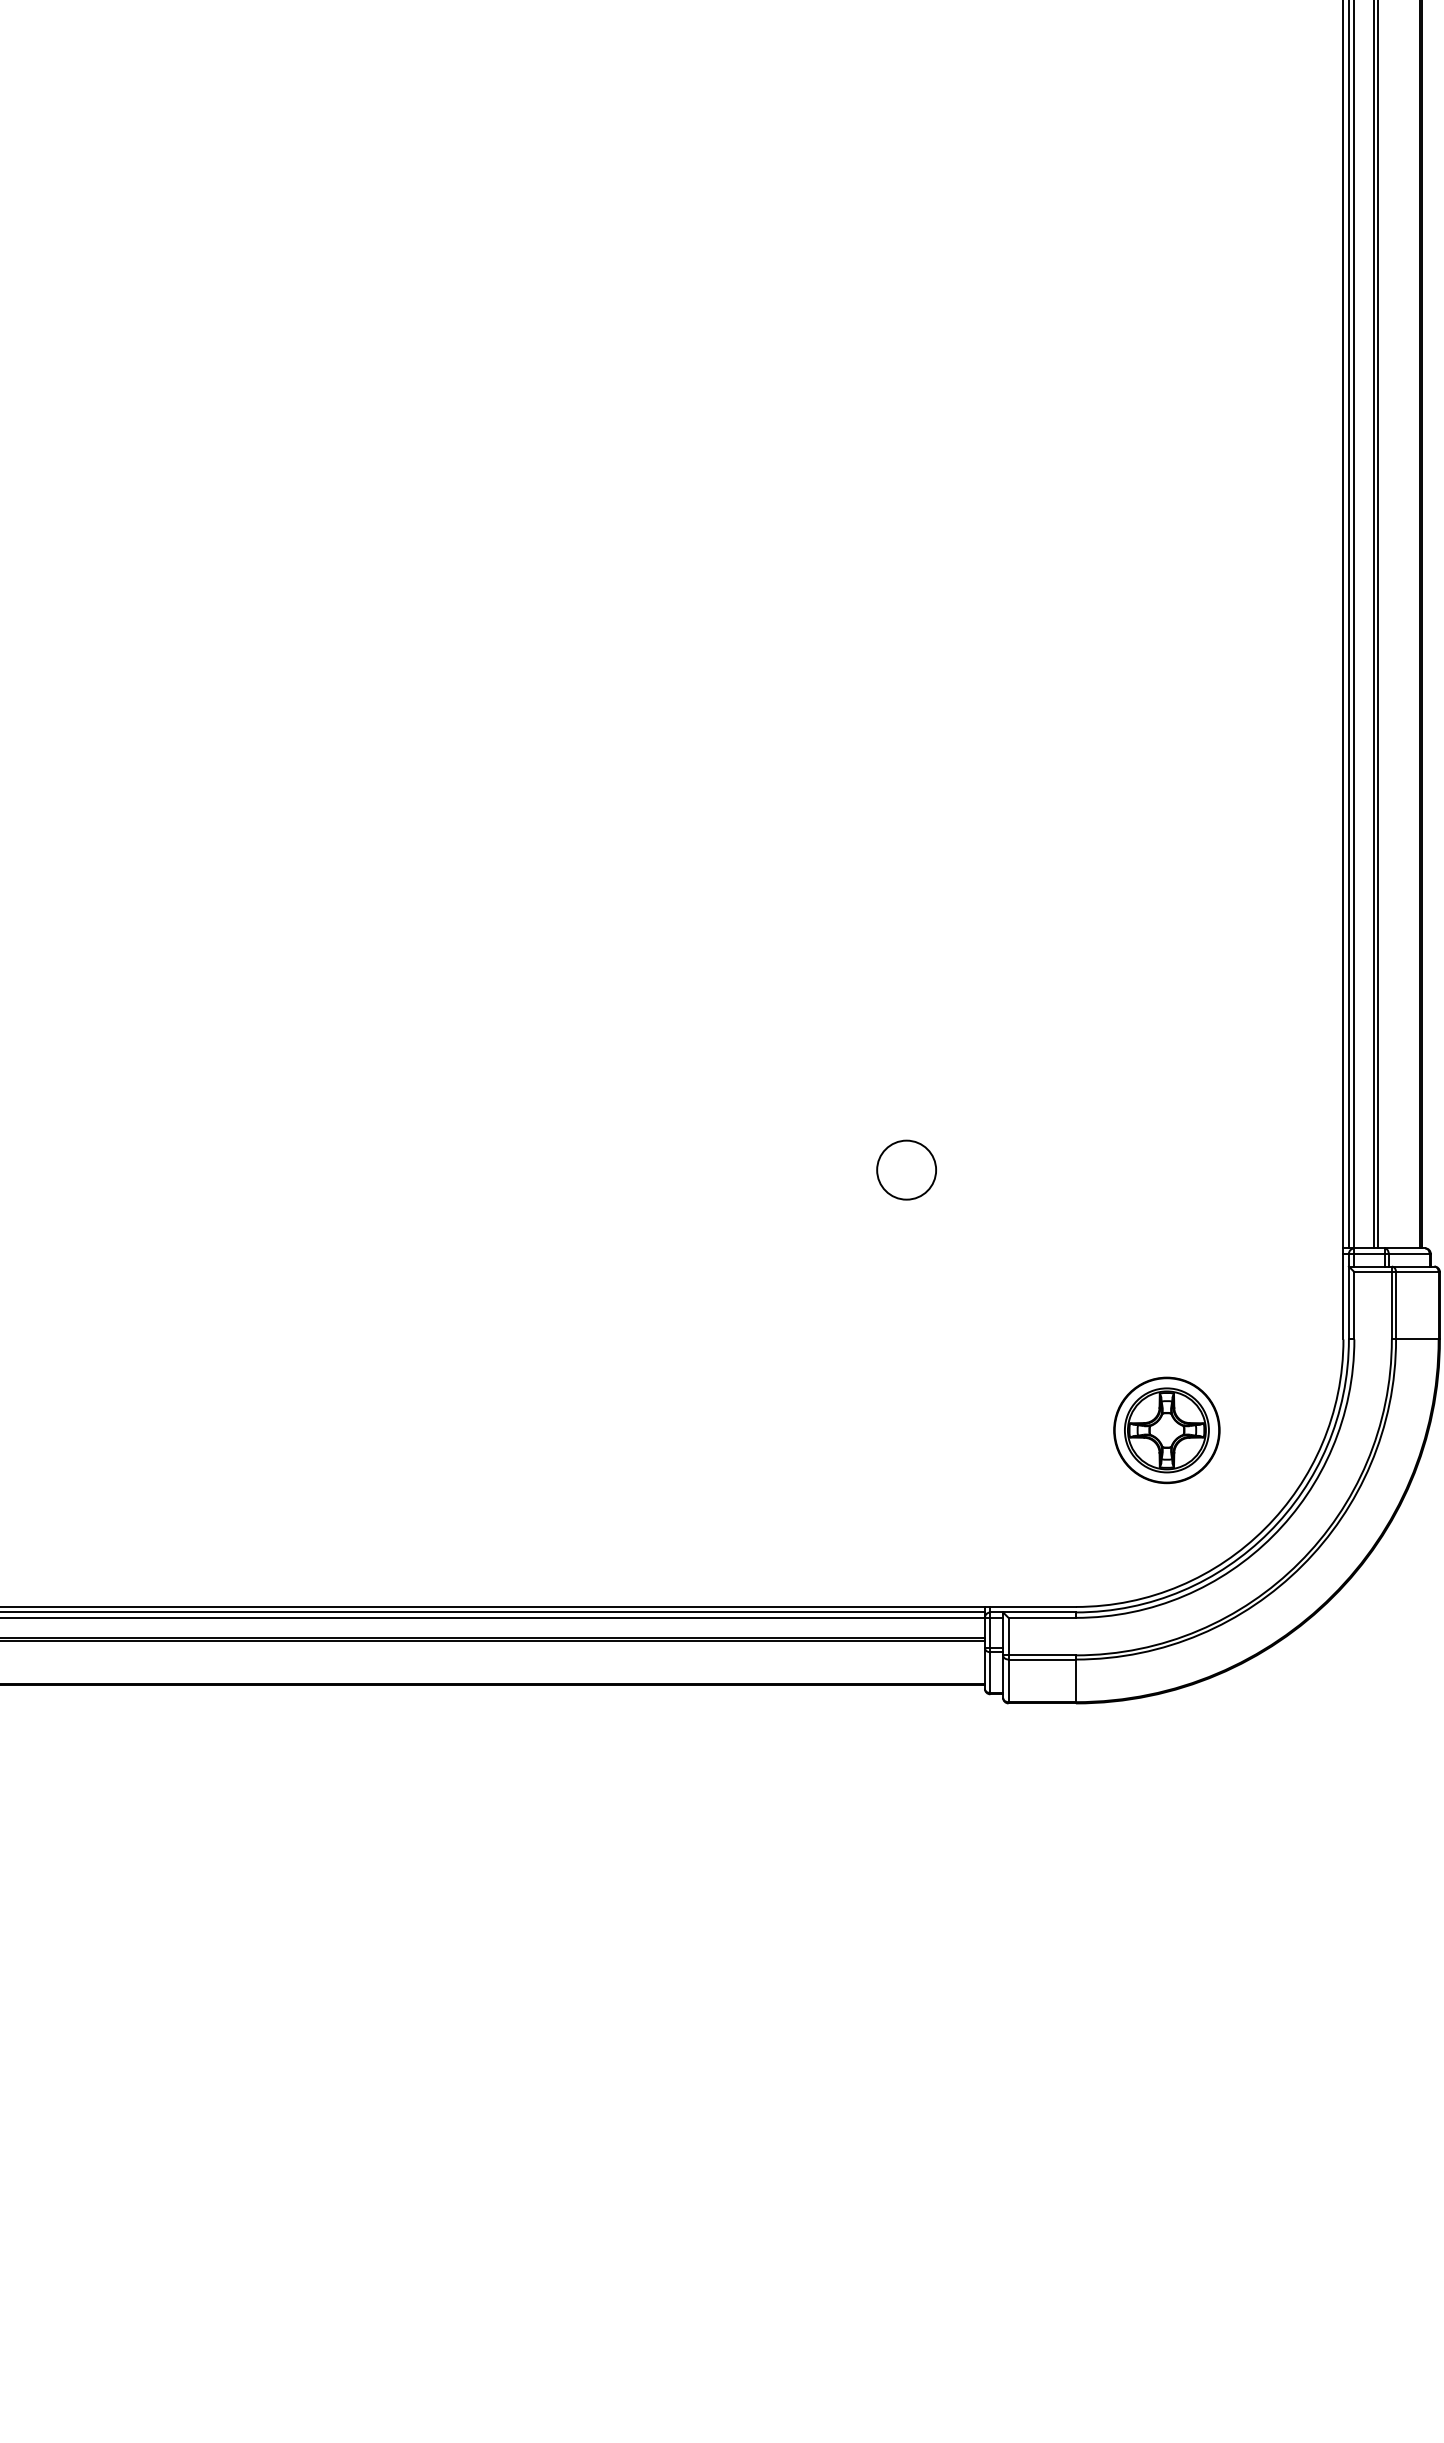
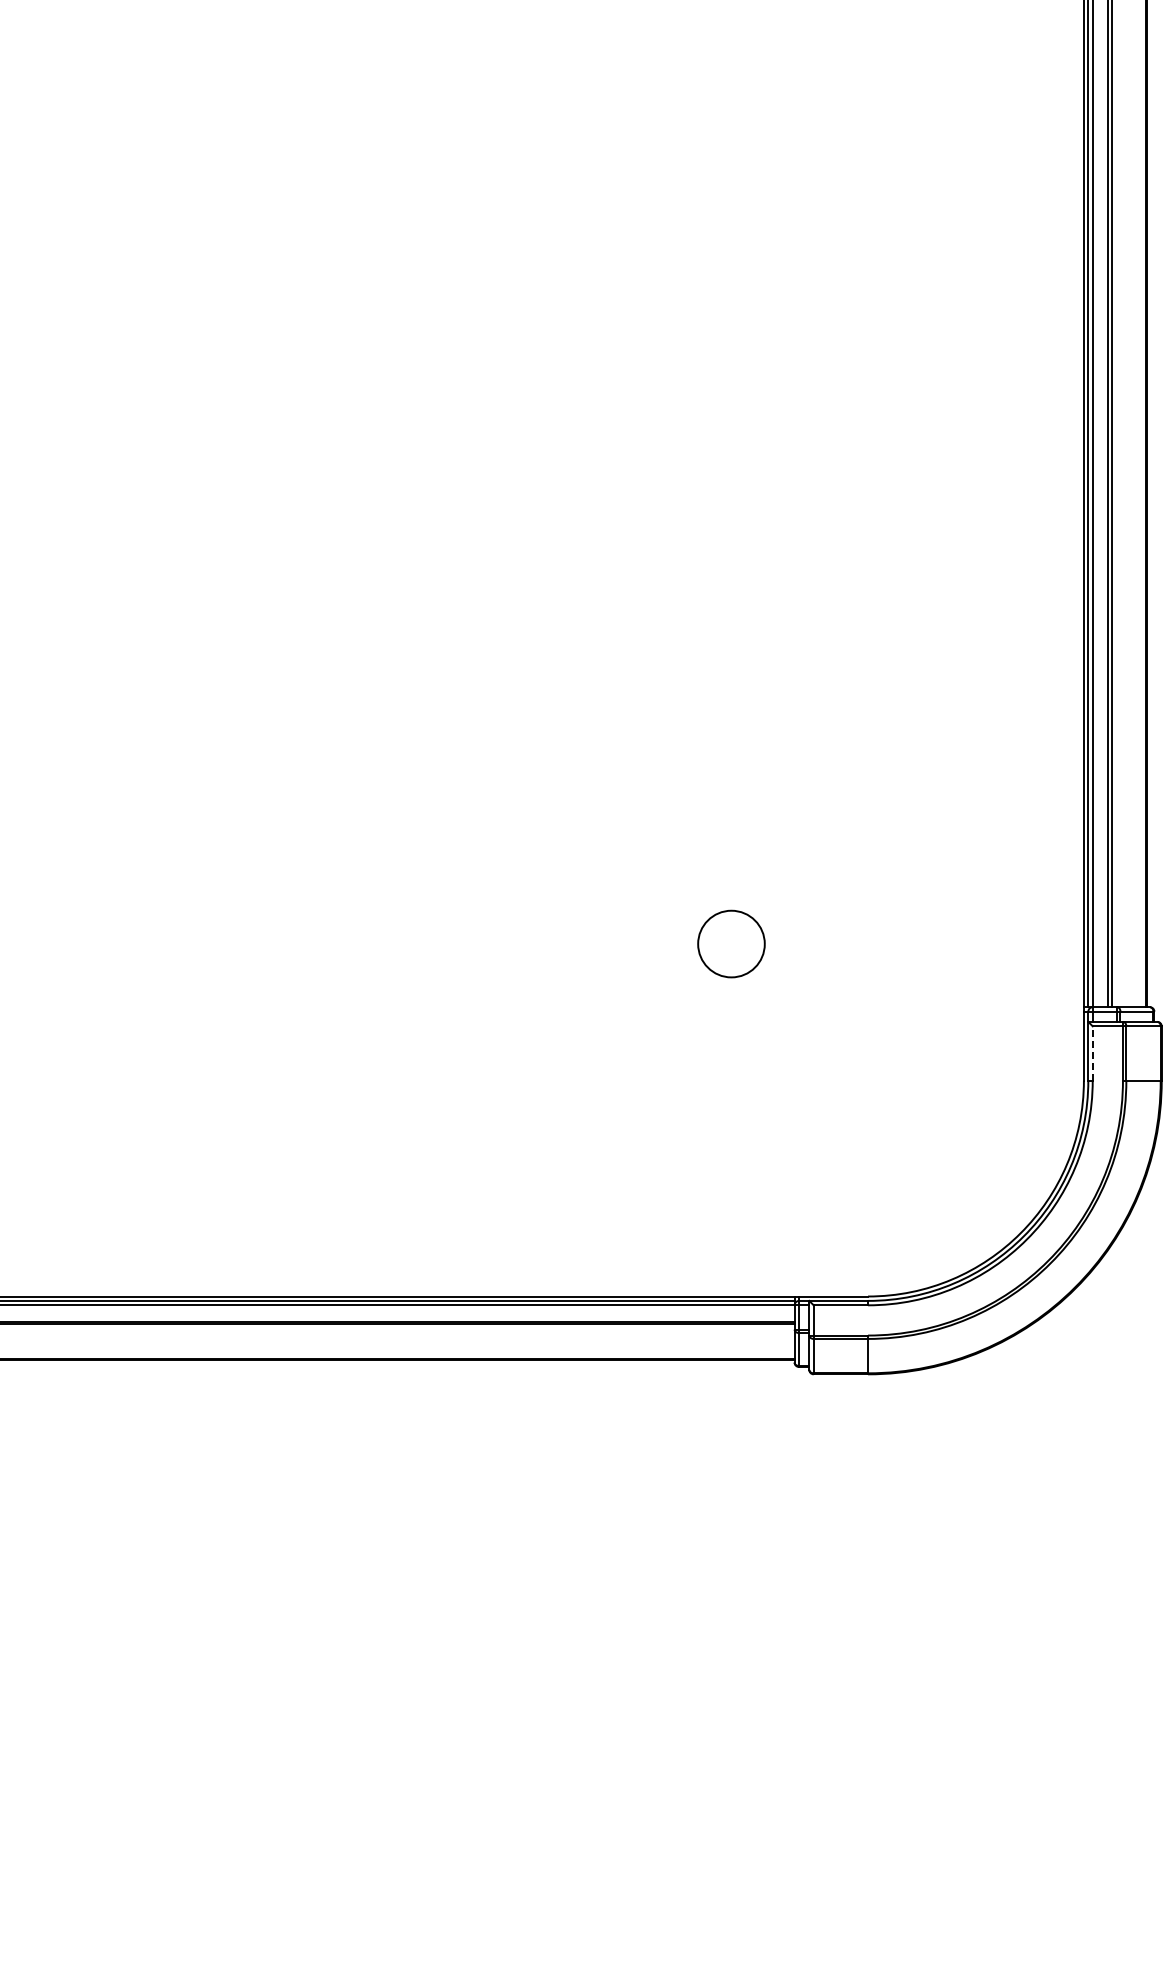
circle: (906, 1169) -> (731, 943), size x1.4
line: (1354, 1304) -> (1092, 1052), solid -> dashed
part: (1166, 1429) -> (941, 1153), removed

